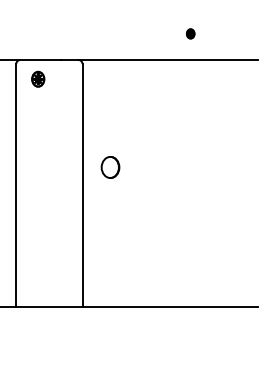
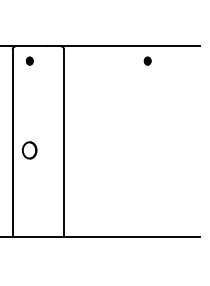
part: (190, 33) -> (147, 60), moved
part: (37, 78) -> (29, 60), size x0.62
part: (110, 167) -> (29, 150), moved

